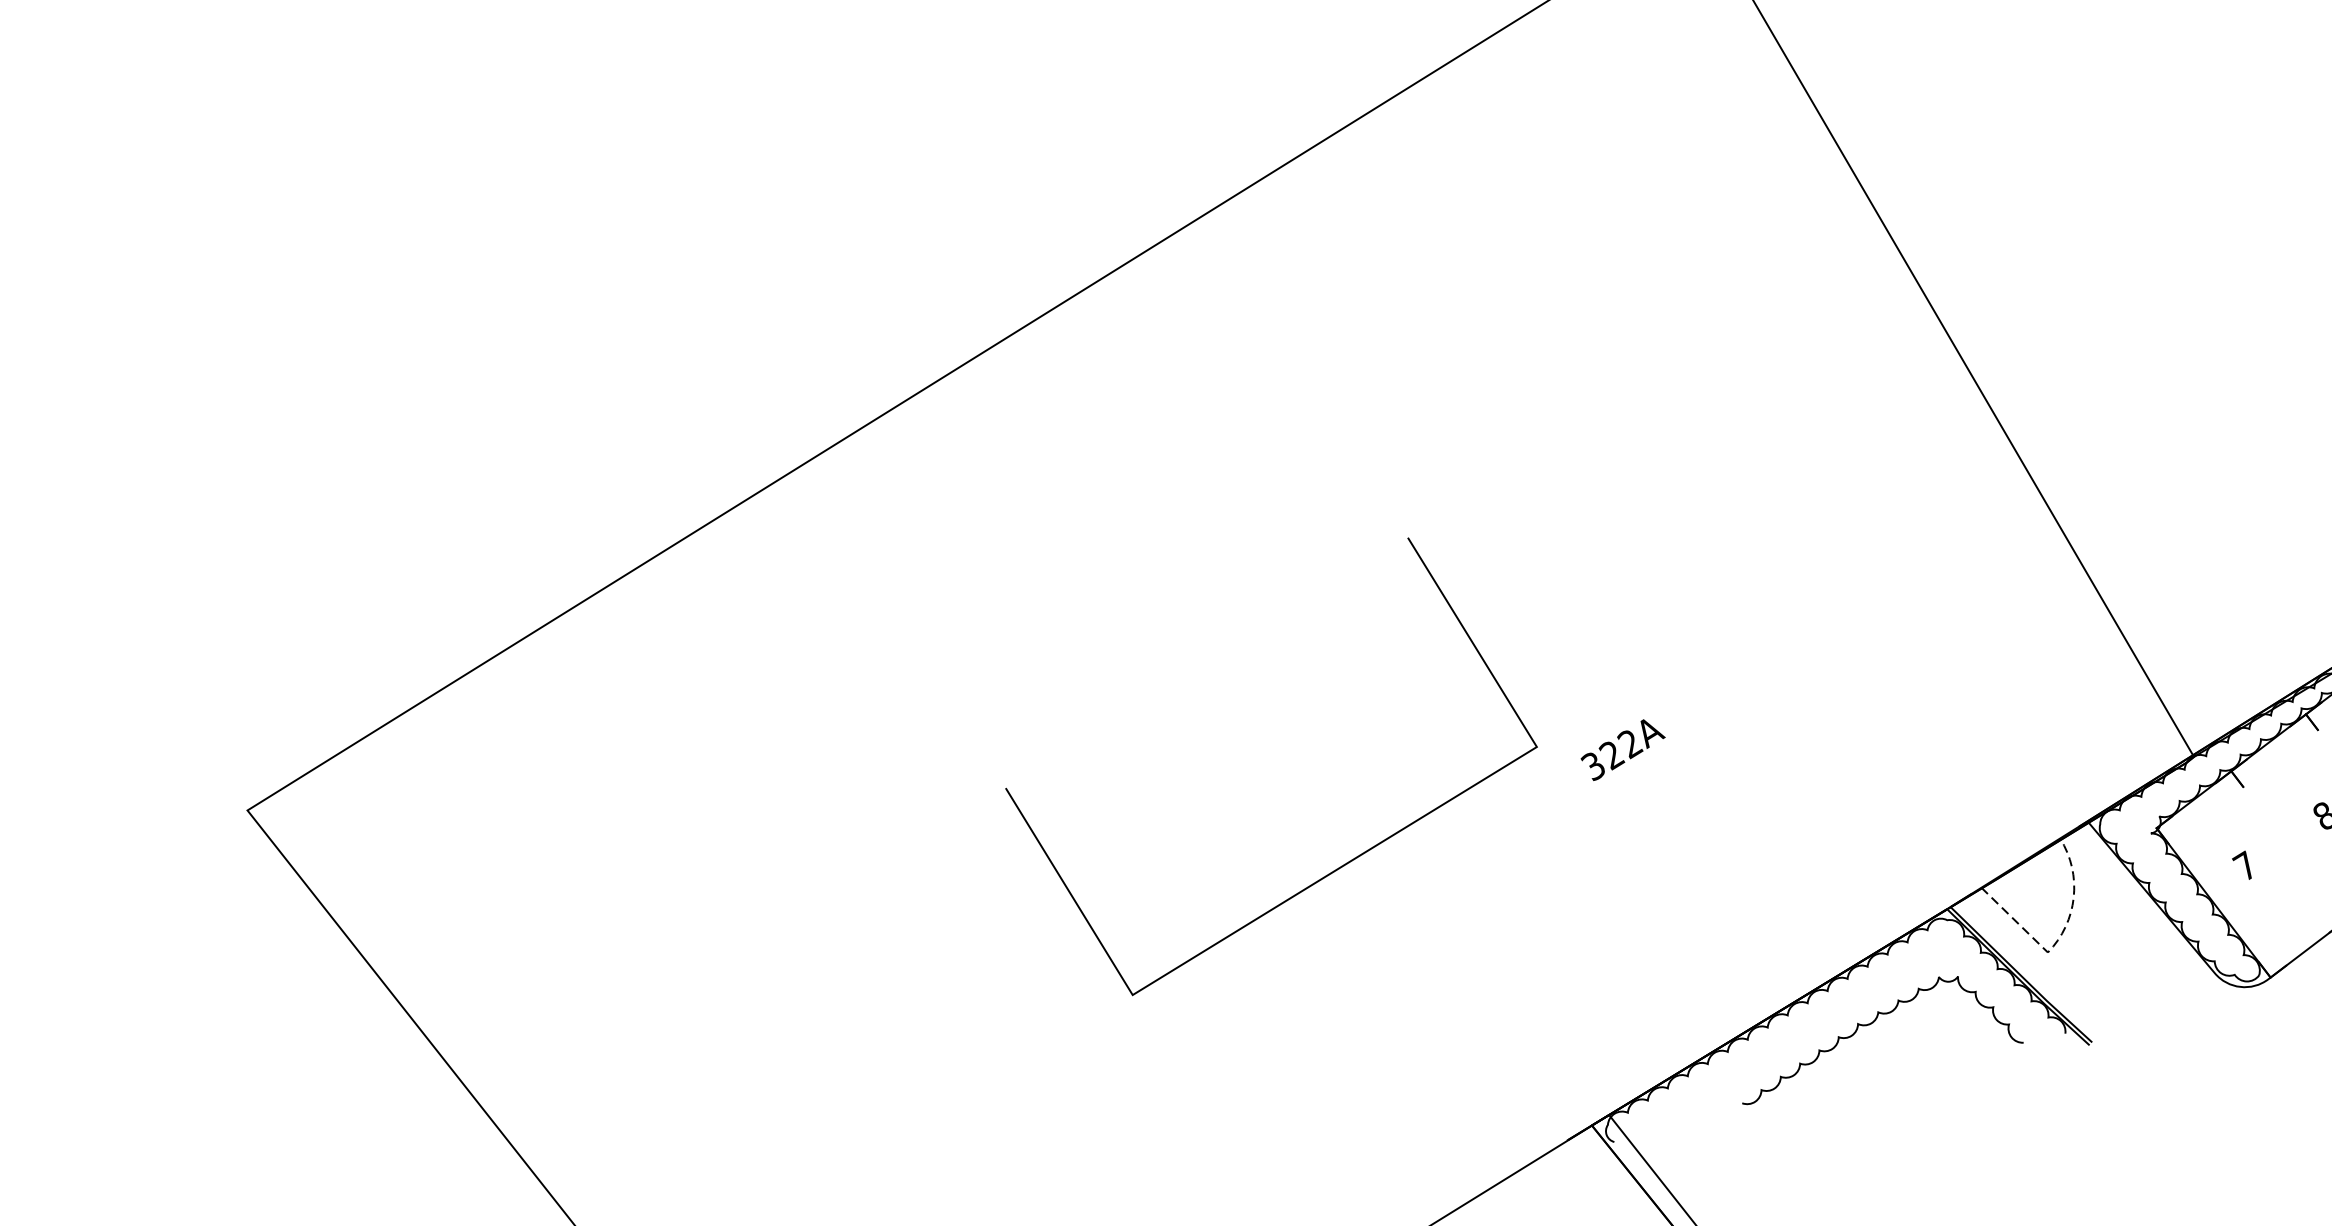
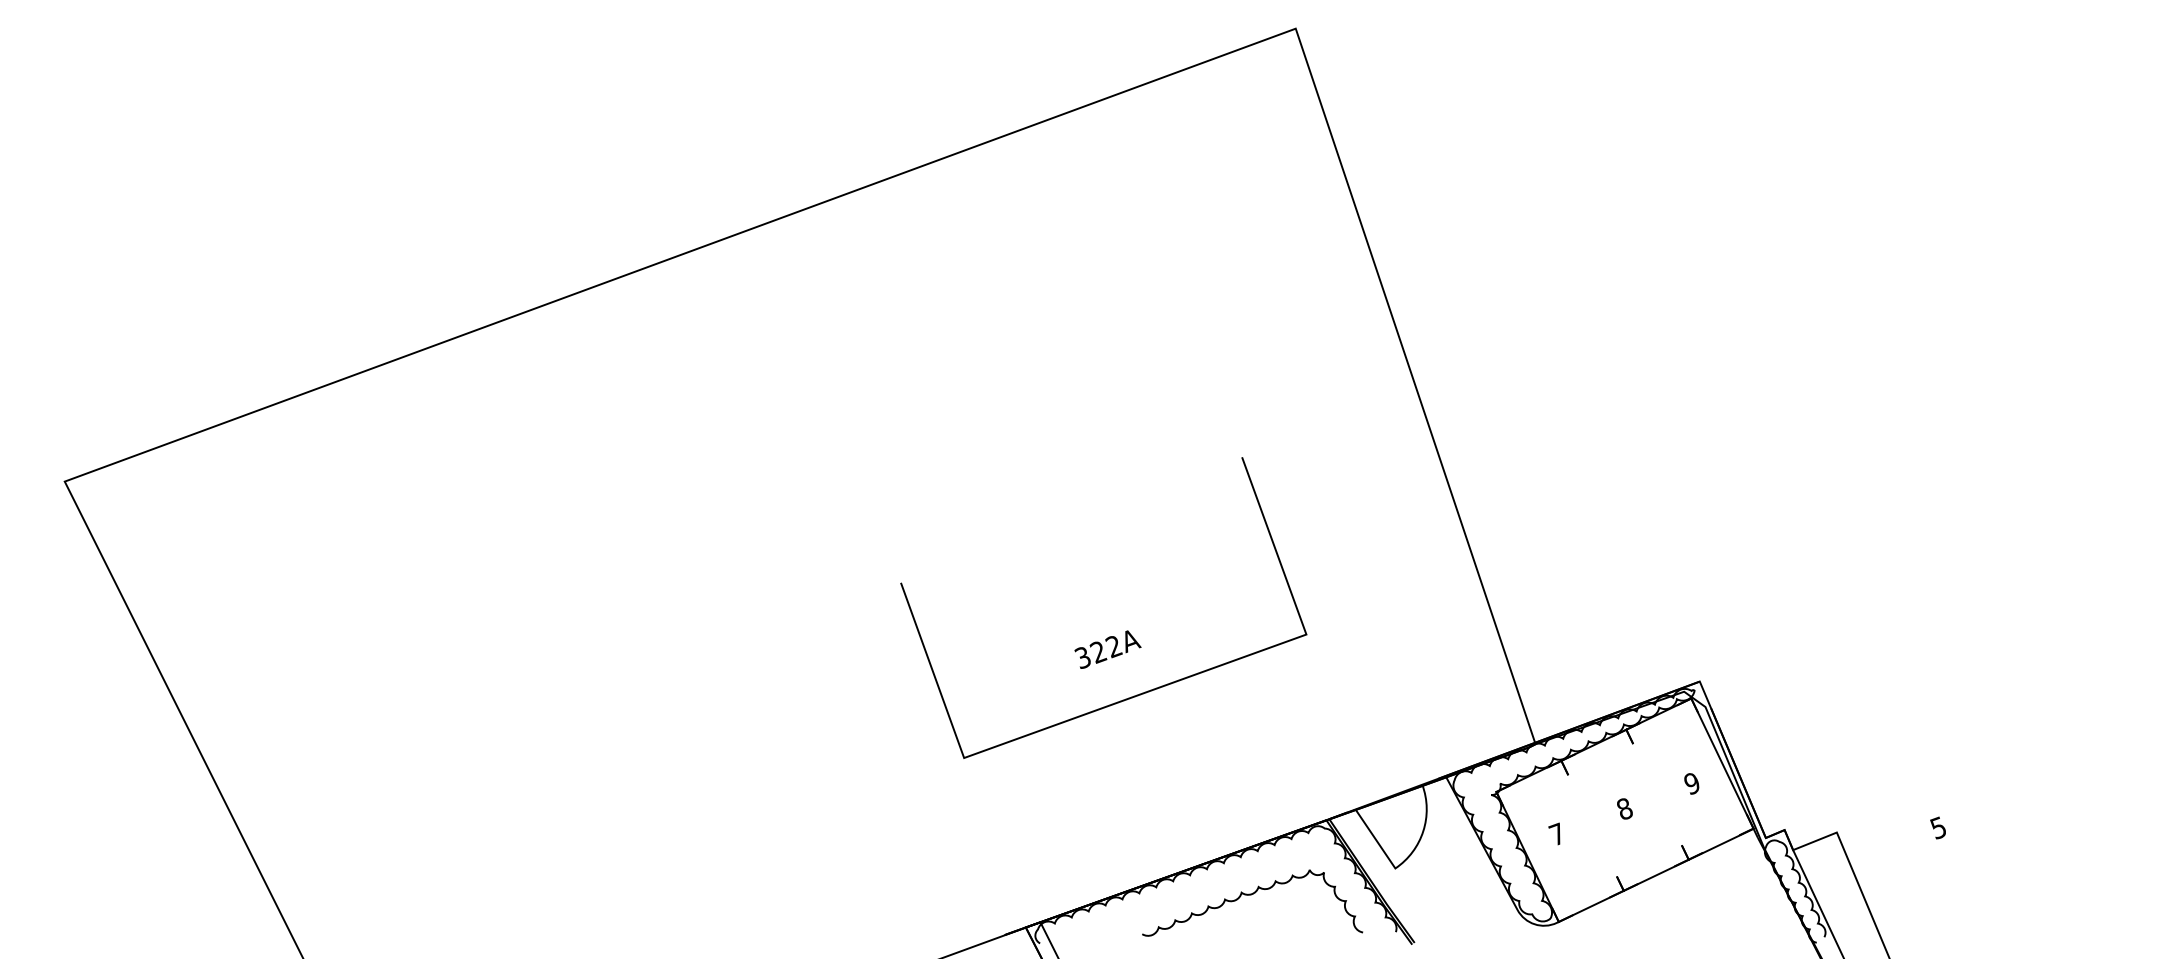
line: (1335, 868) -> (1136, 694), moved
line: (2061, 935) -> (1408, 857), dashed -> solid

